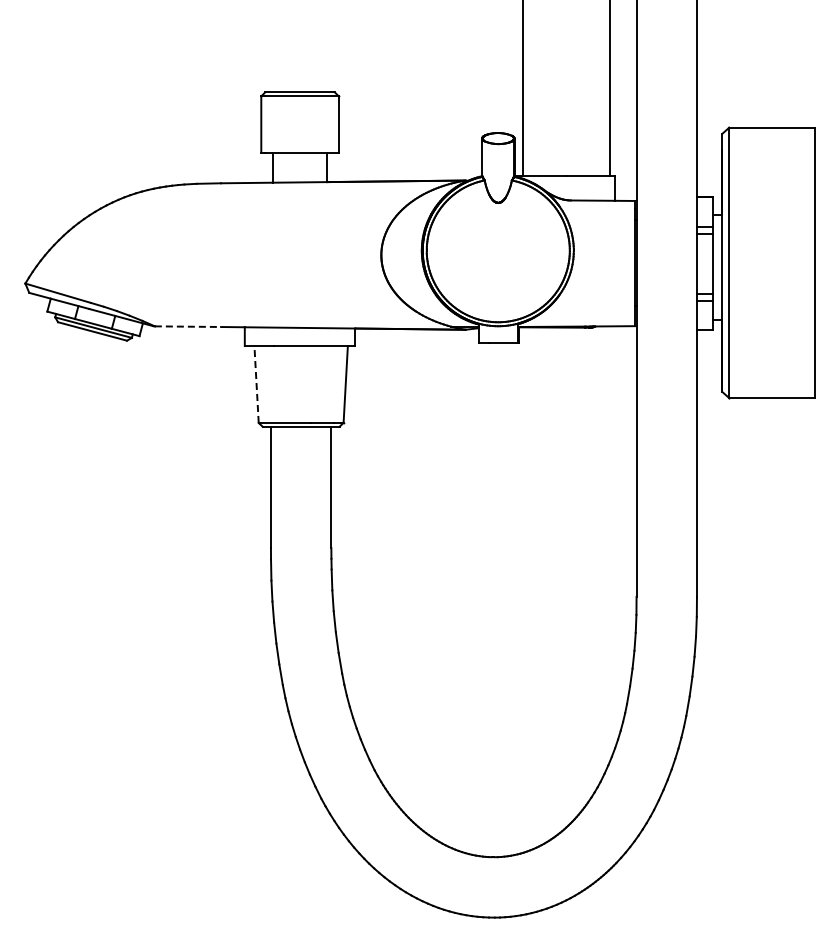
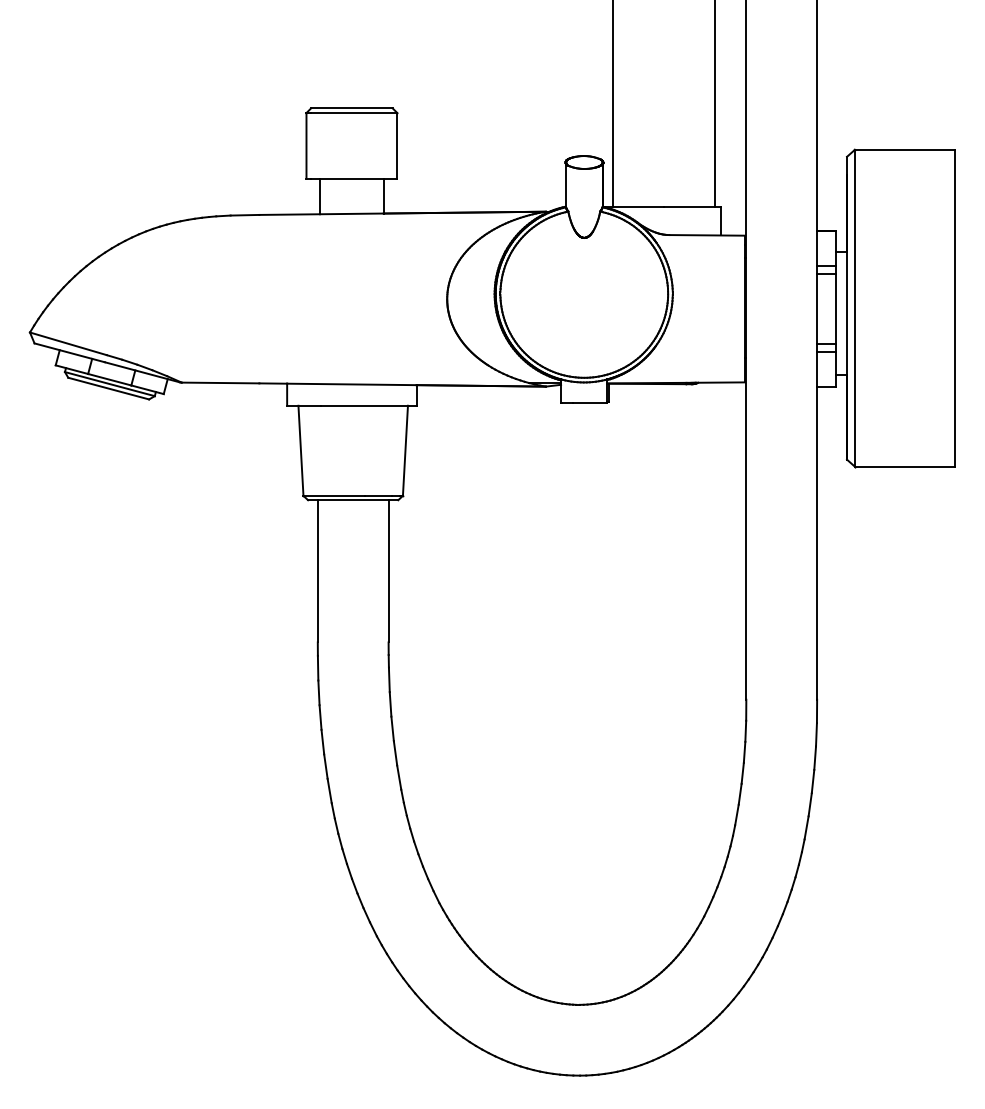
line: (188, 326) -> (221, 382), dashed -> solid
line: (256, 384) -> (300, 450), dashed -> solid

